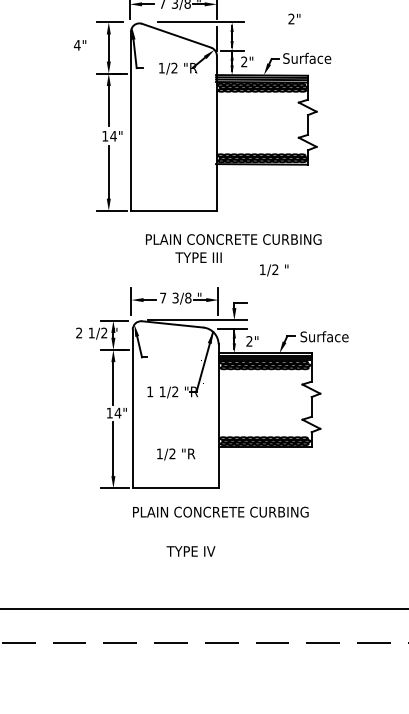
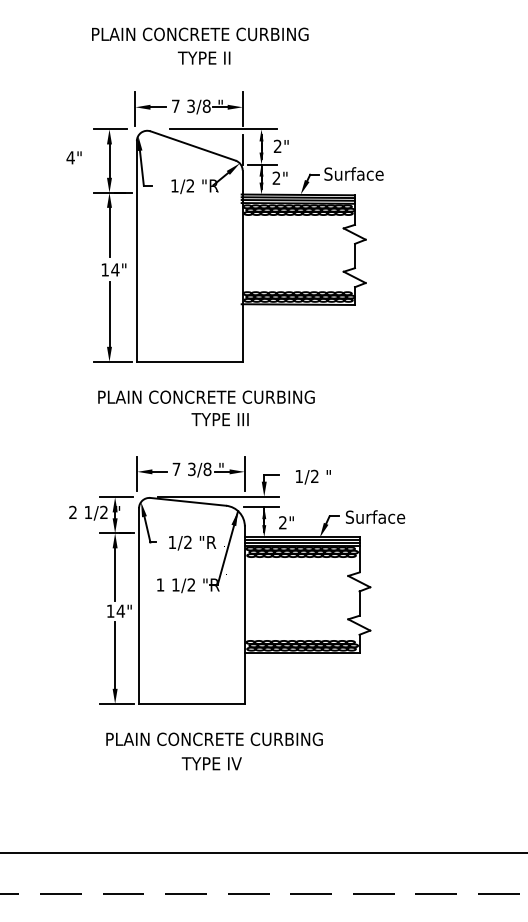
text: (293, 18) -> (280, 145), moved
text: (233, 238) -> (206, 396), moved
text: (274, 269) -> (313, 476), moved
text: (176, 453) -> (192, 542), moved
text: (220, 511) -> (214, 738), moved
text: (190, 551) -> (211, 763), moved

